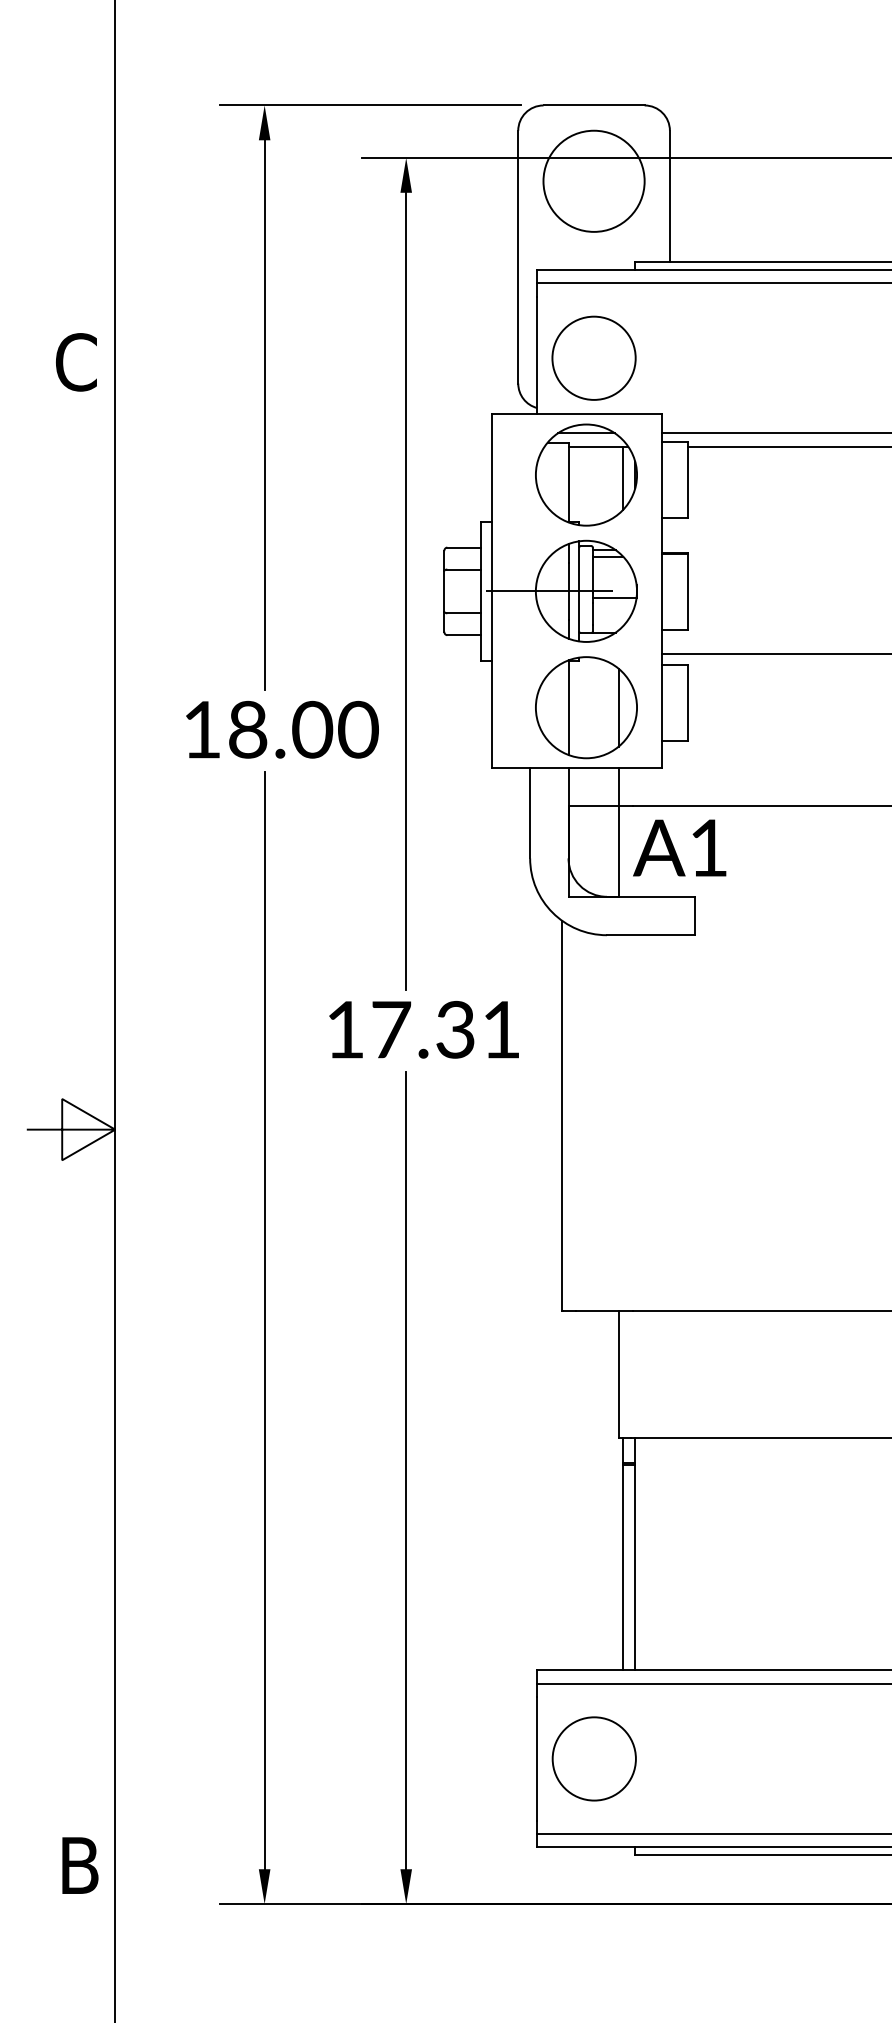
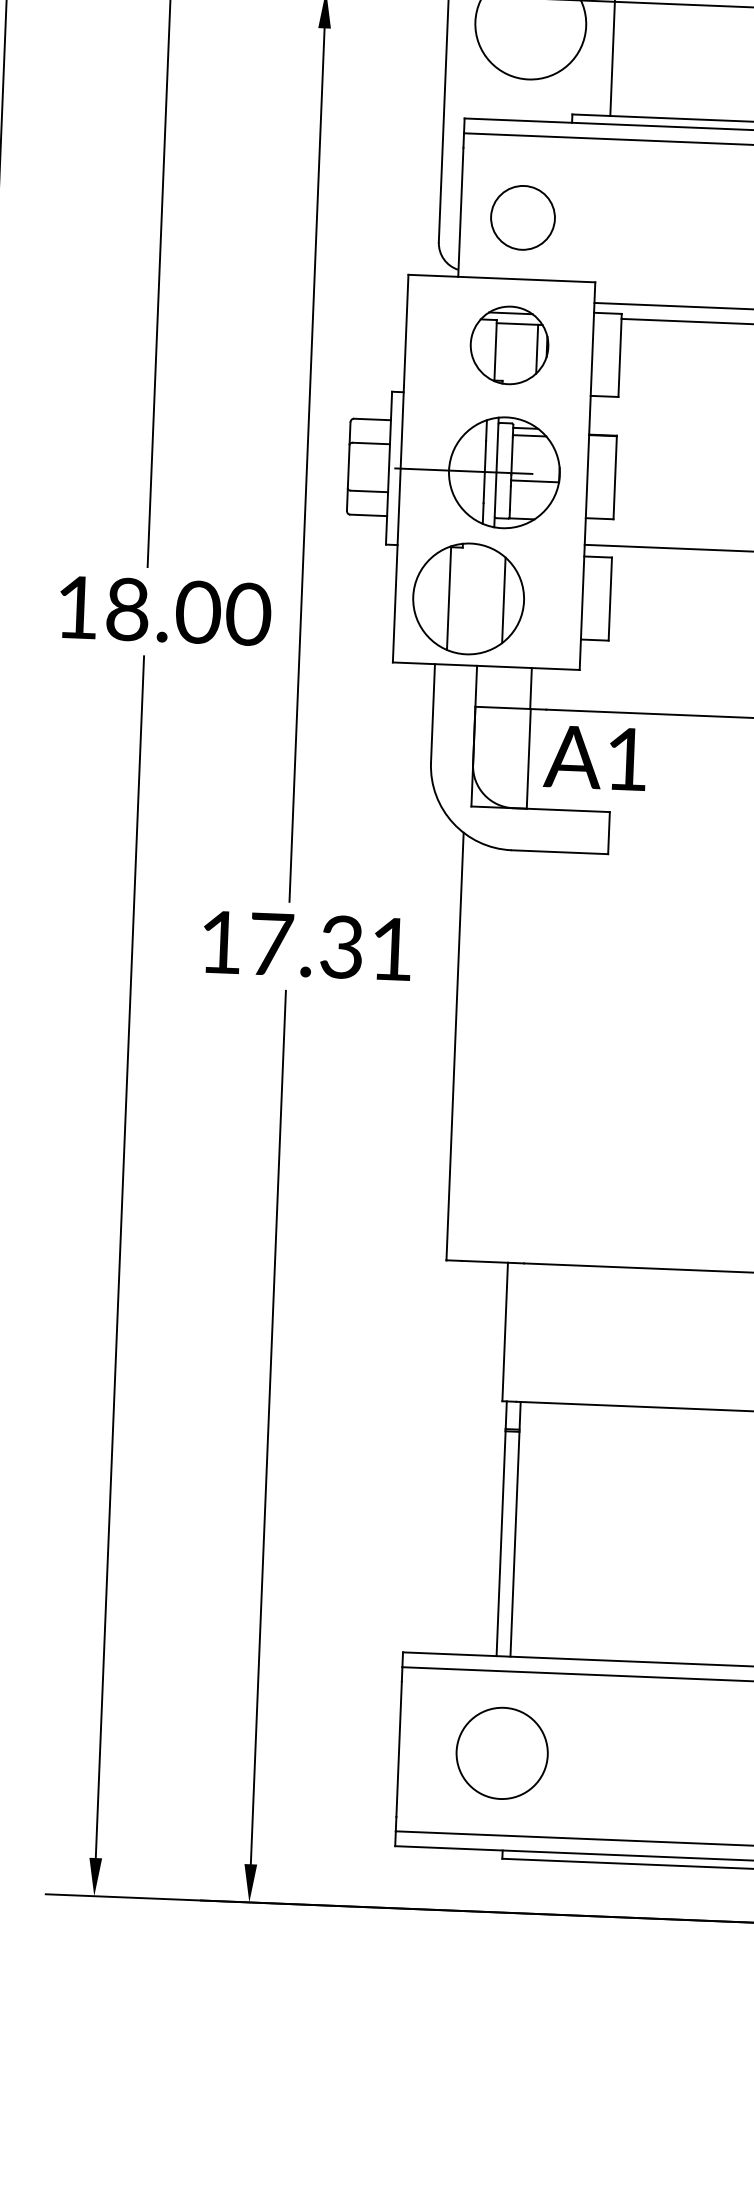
circle: (593, 357) -> (522, 216), size x0.7
part: (586, 474) -> (509, 344), size x0.7
part: (586, 707) -> (468, 598), moved
circle: (593, 1758) -> (501, 1752), moved

